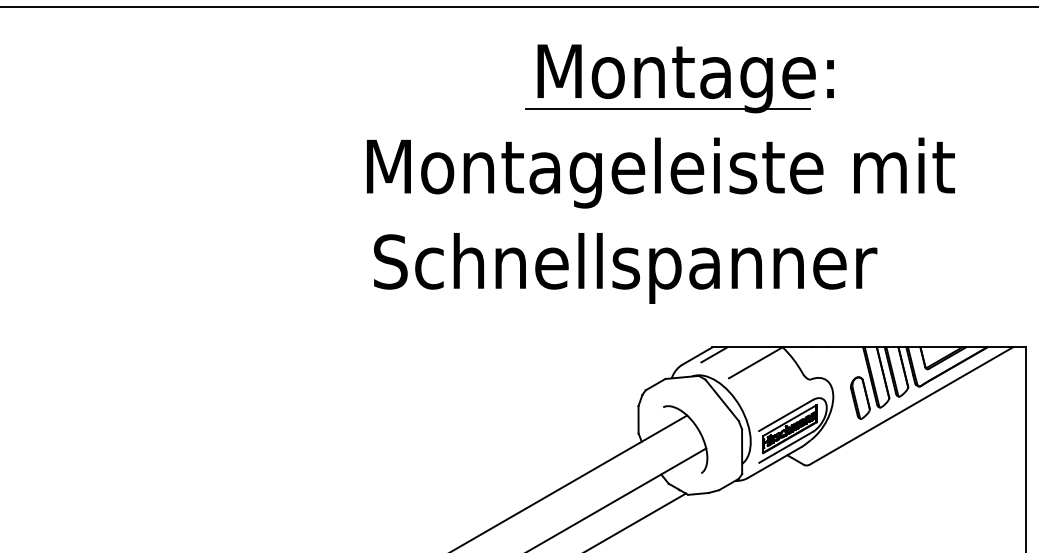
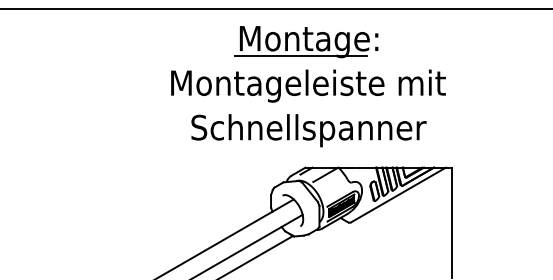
part: (680, 79) -> (306, 42), moved
text: (660, 171) -> (308, 85), moved
text: (624, 267) -> (308, 130), moved

